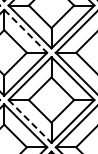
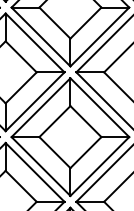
line: (26, 31) -> (36, 43), dashed -> solid
line: (30, 121) -> (41, 166), dashed -> solid

